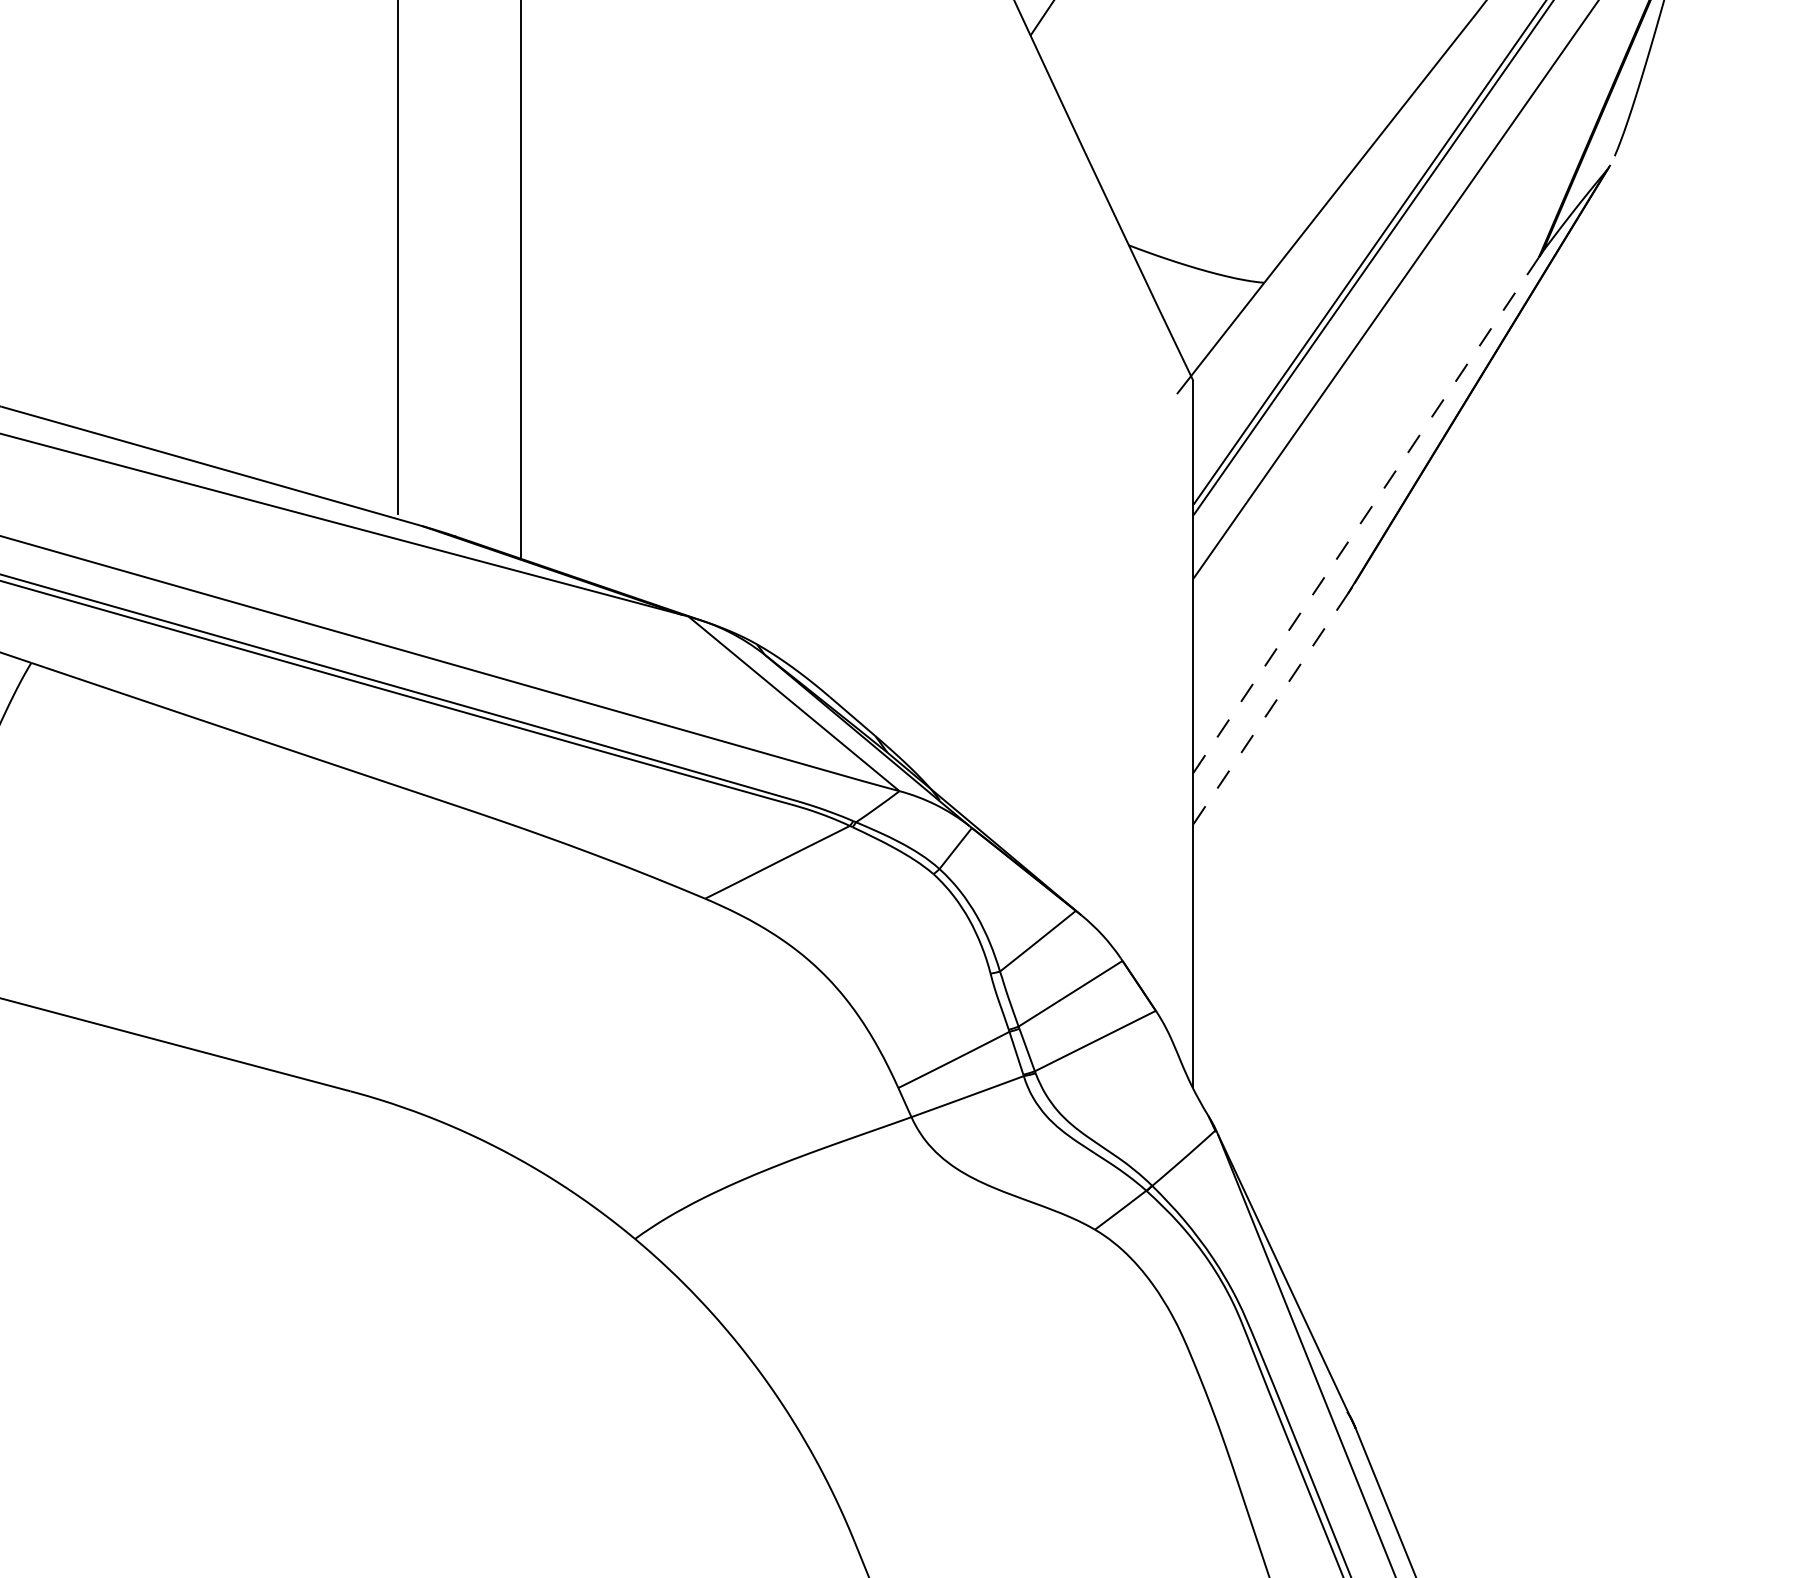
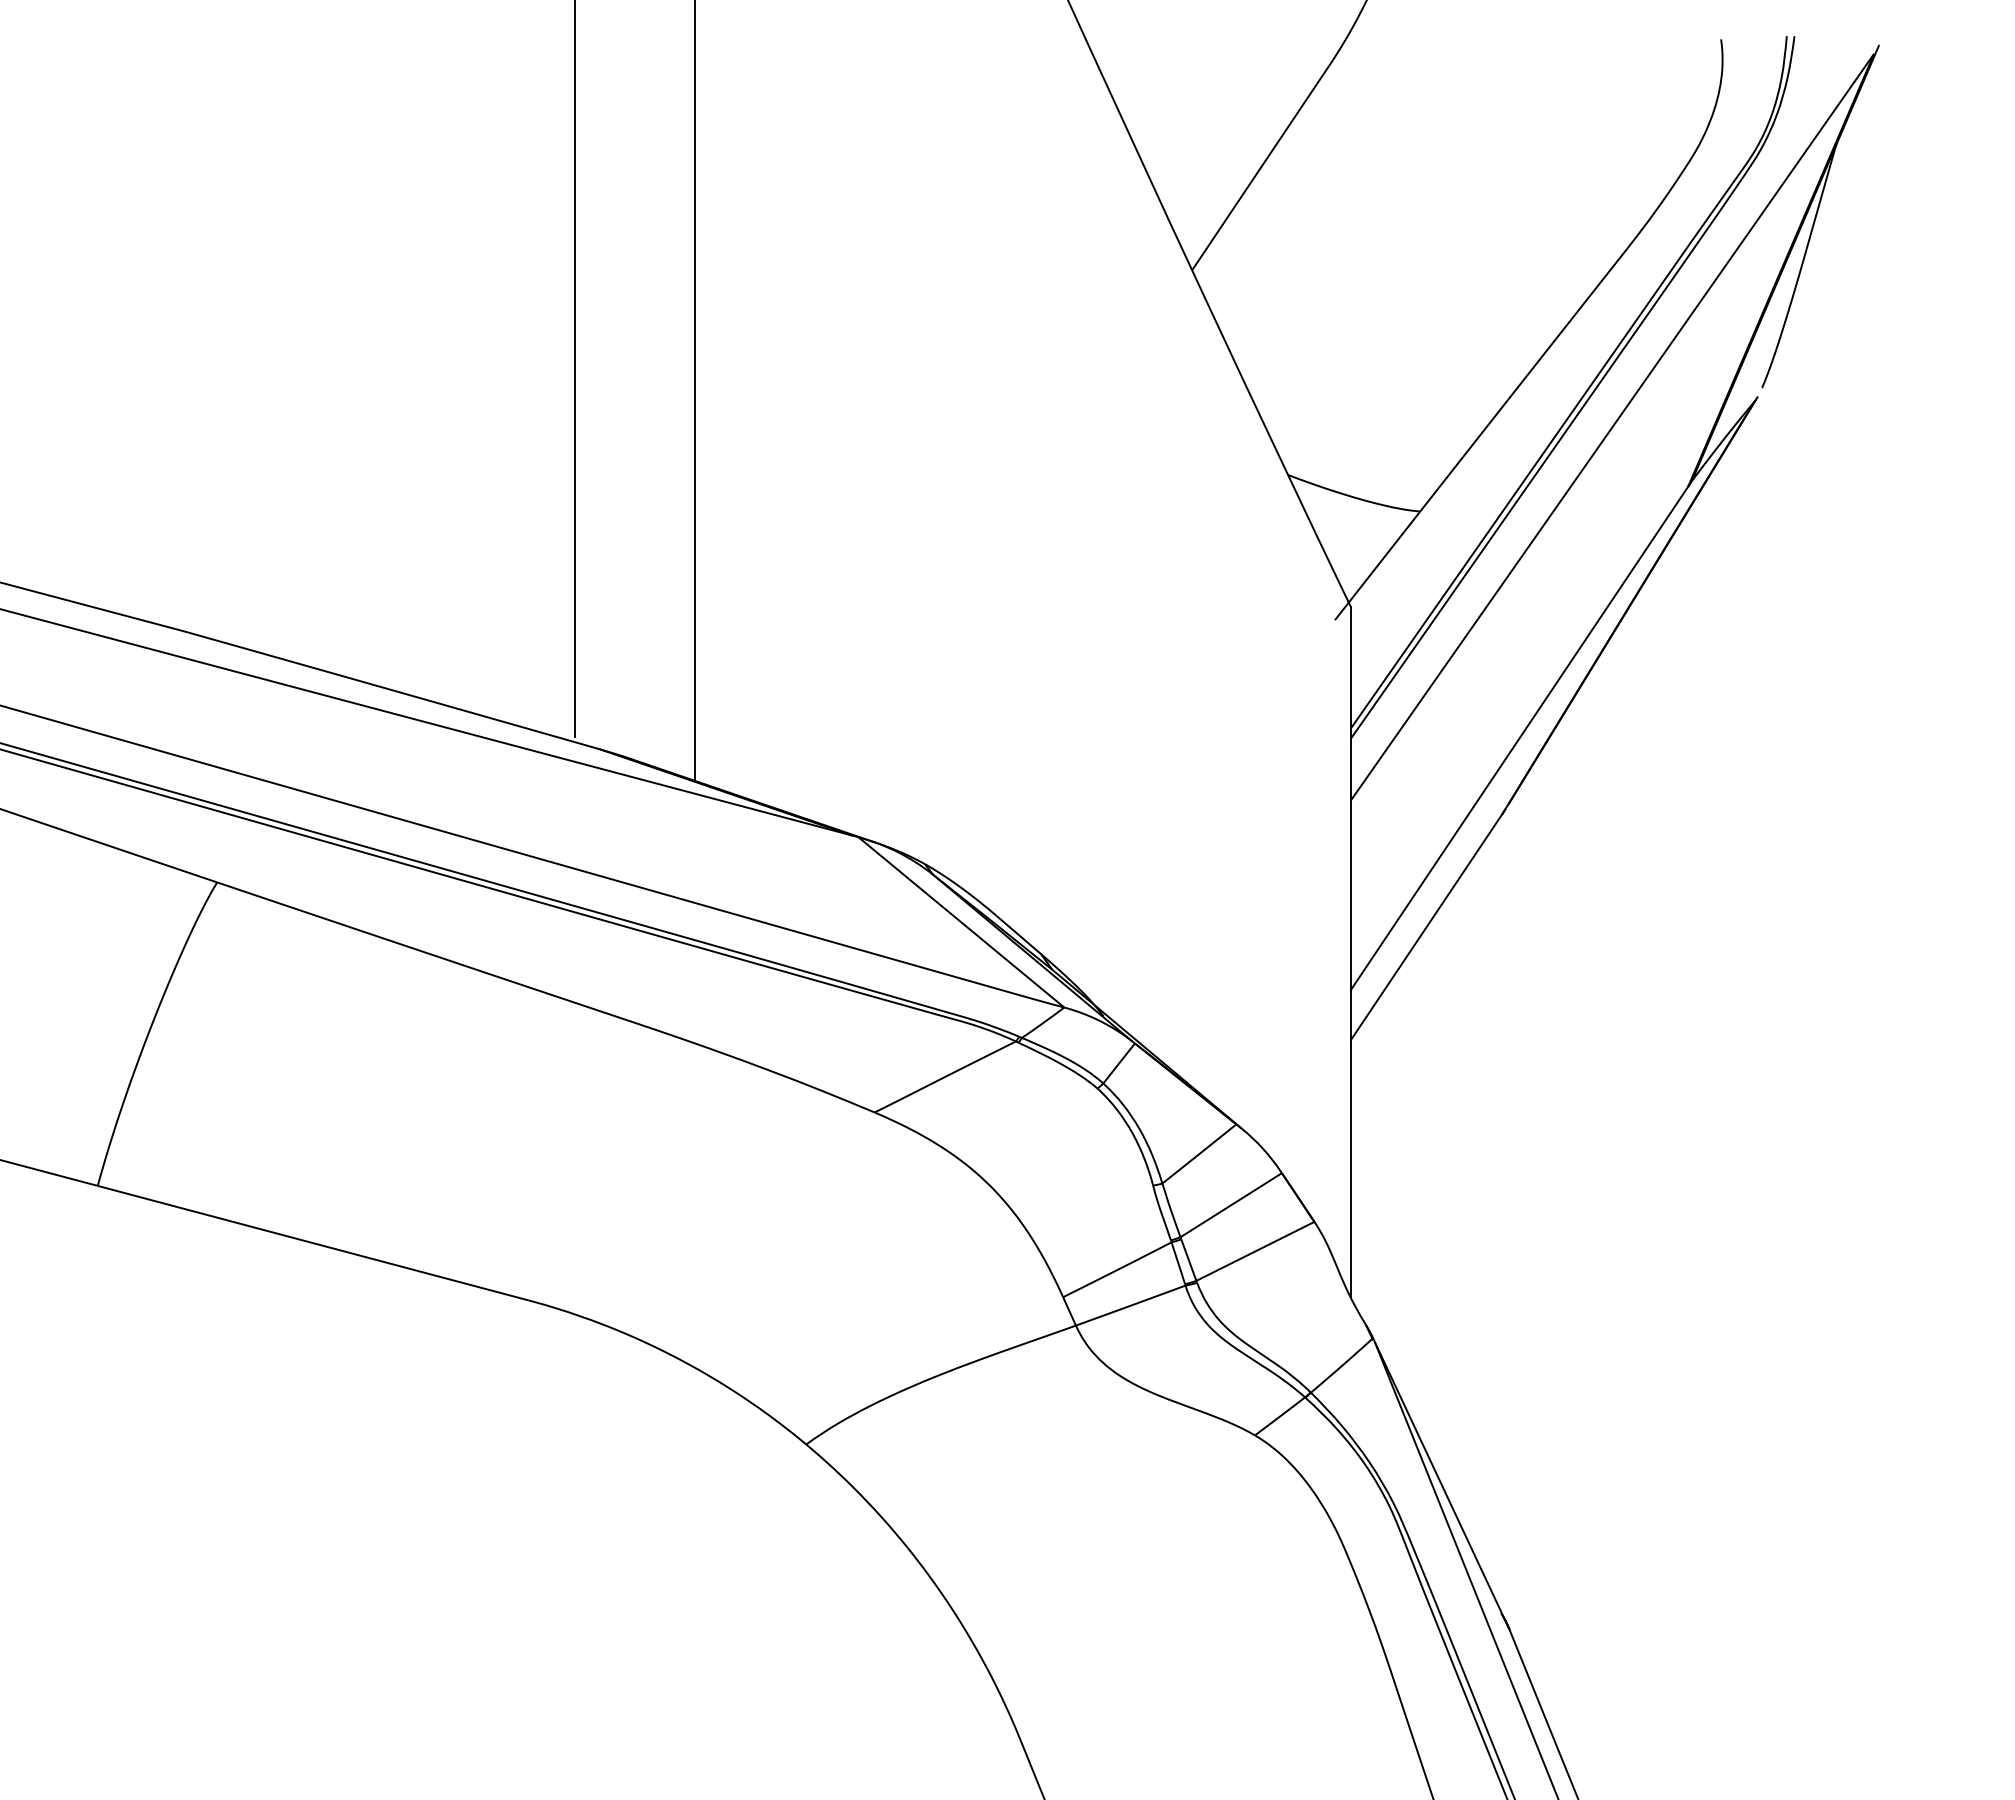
line: (1366, 515) -> (1519, 738), dashed -> solid
line: (1270, 708) -> (1426, 926), dashed -> solid

